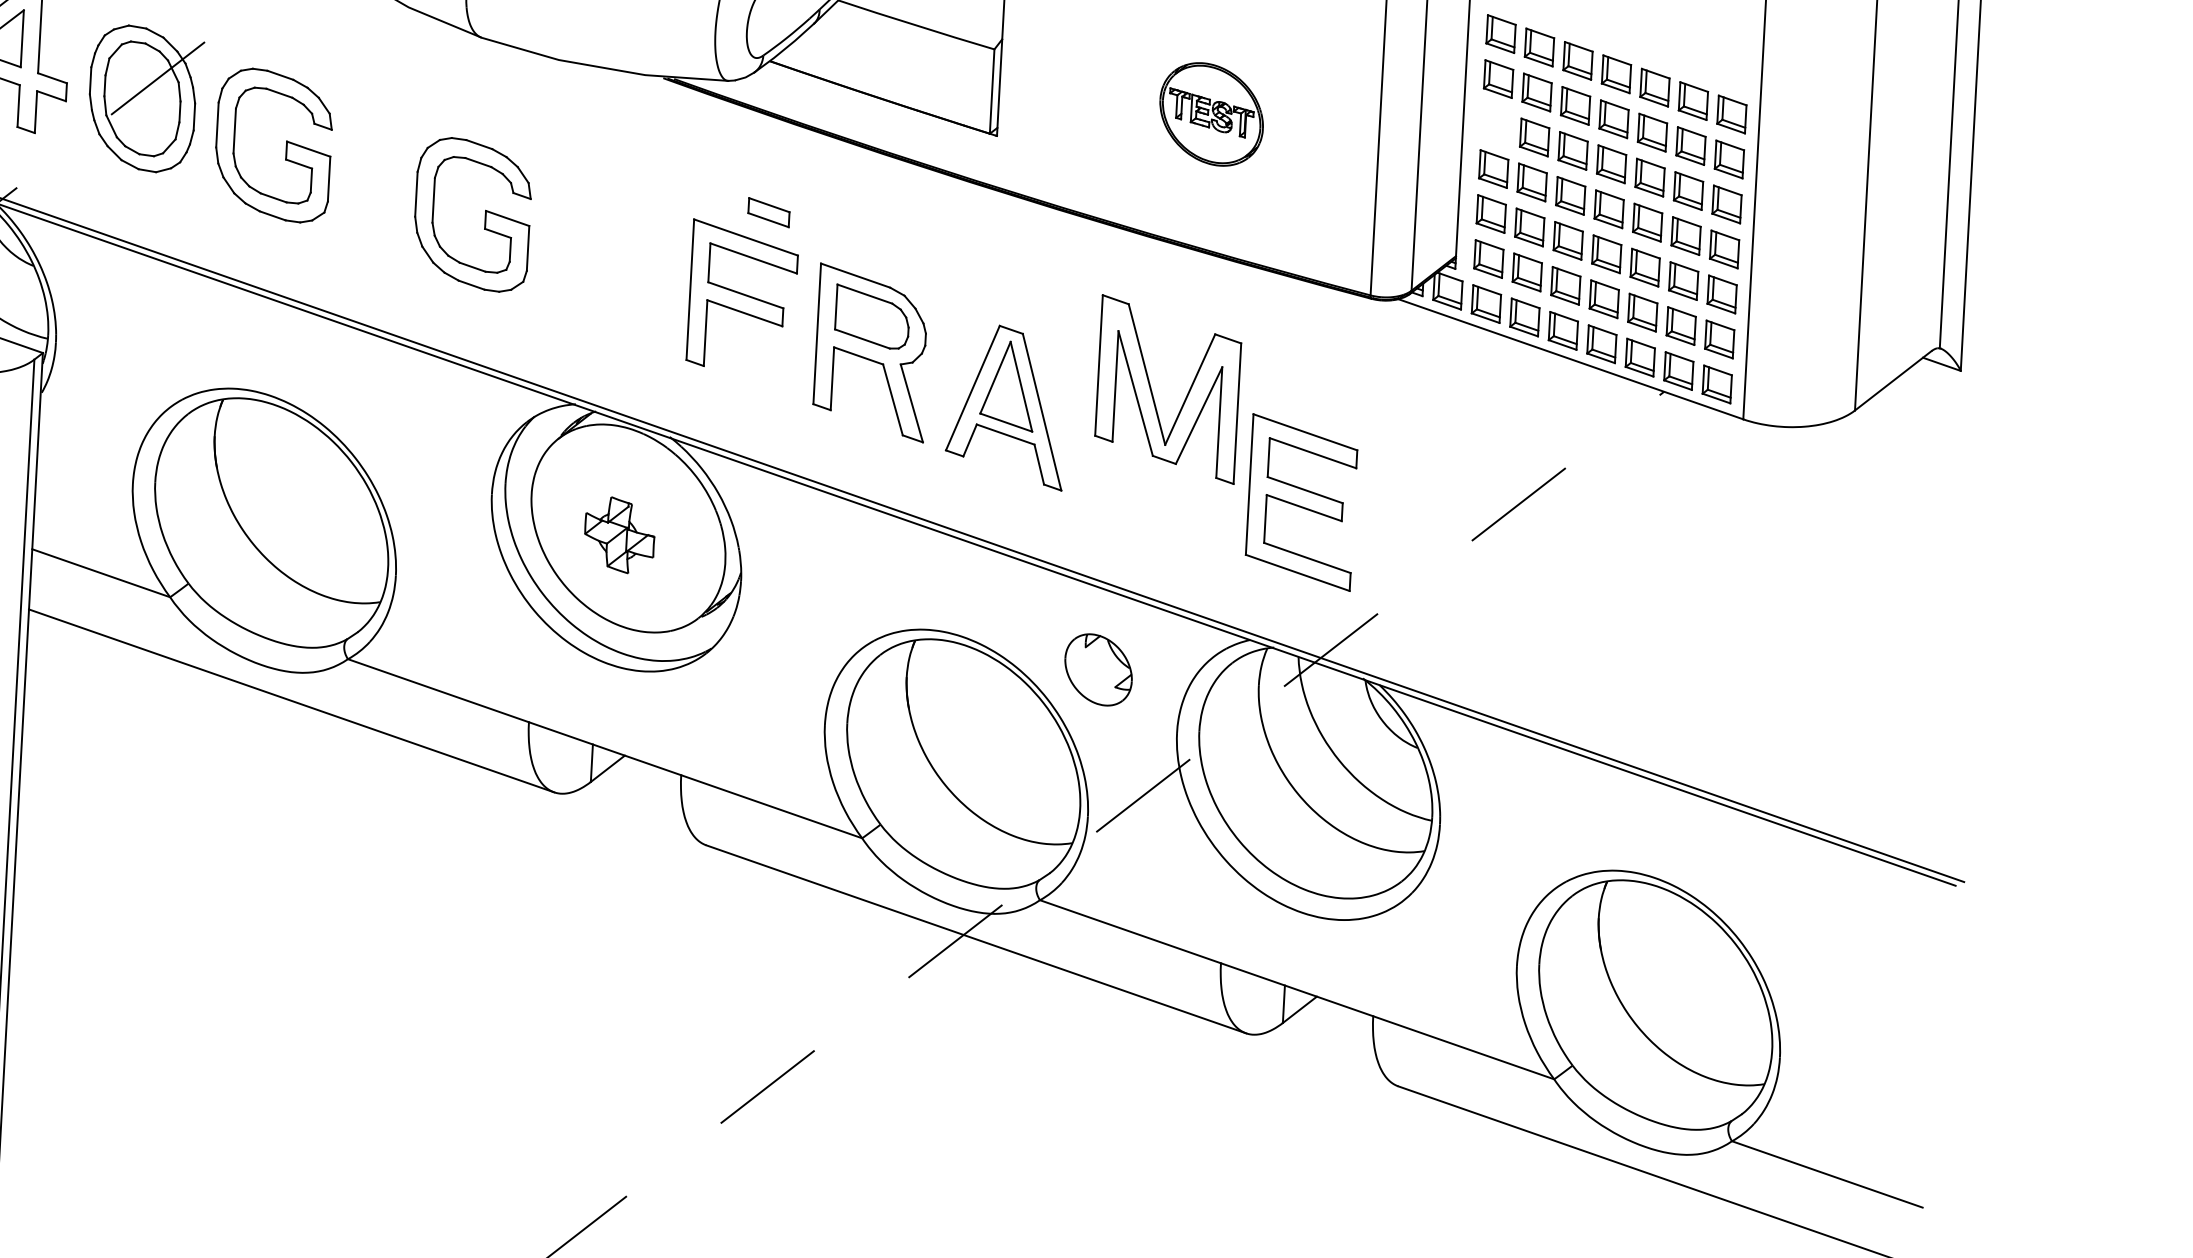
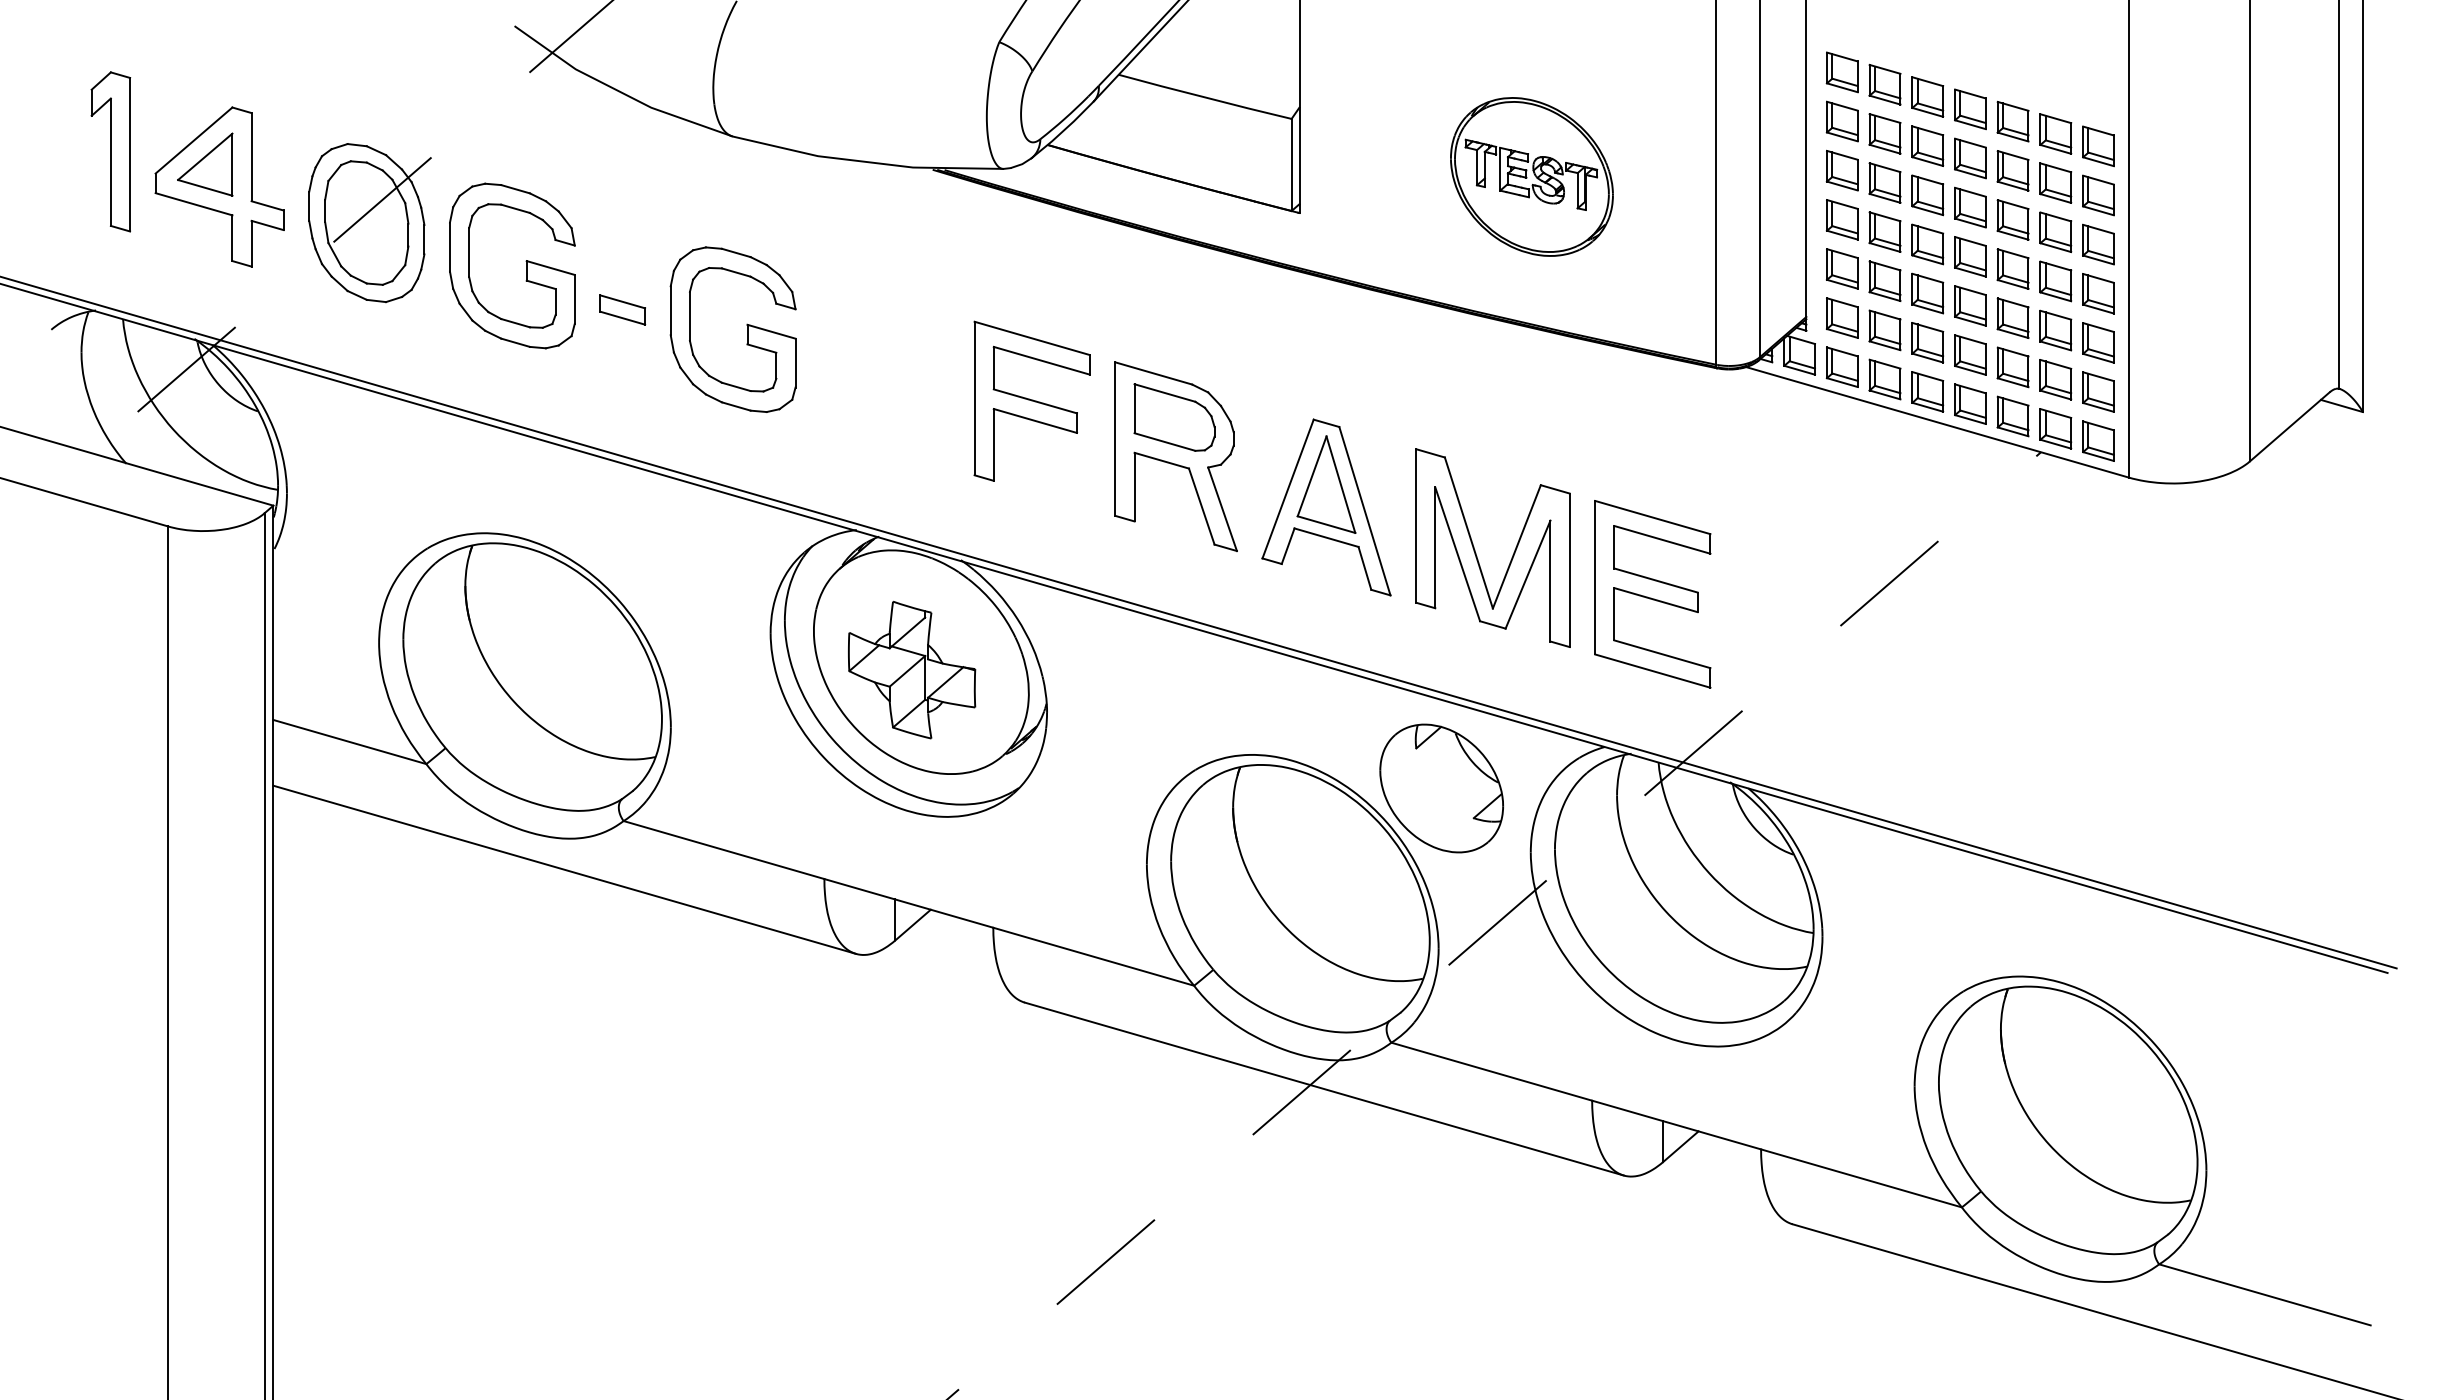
part: (1211, 114) -> (1531, 176), size x1.43
part: (1495, 123) -> (1841, 170), added
part: (768, 212) -> (622, 309), moved
part: (1152, 393) -> (1476, 553), moved
part: (620, 534) -> (912, 669), size x1.67
part: (1098, 669) -> (1441, 788), size x1.67

